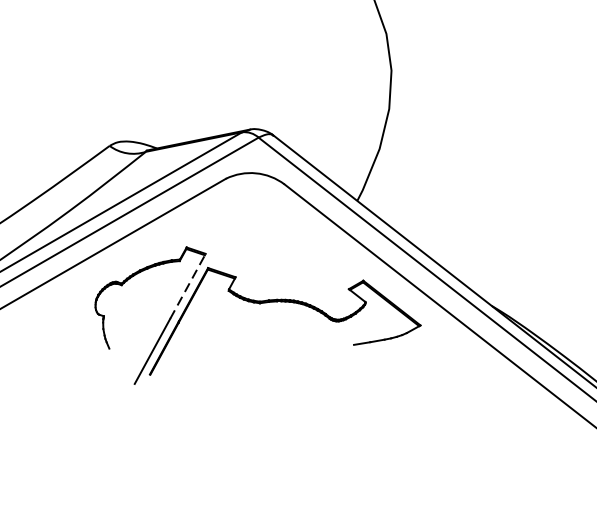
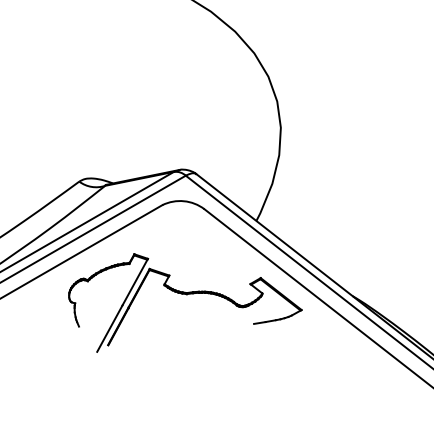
line: (188, 286) -> (135, 282), dashed -> solid

